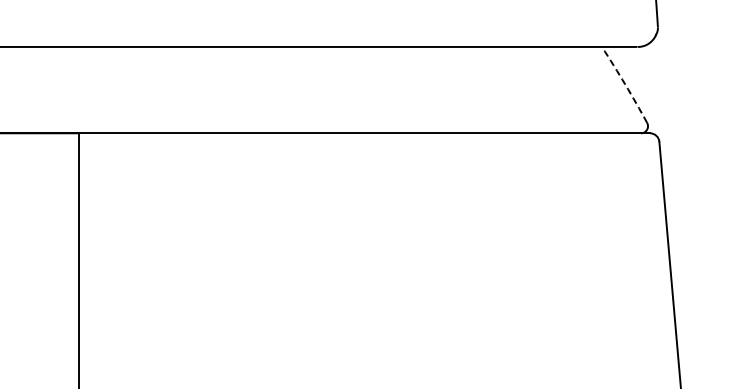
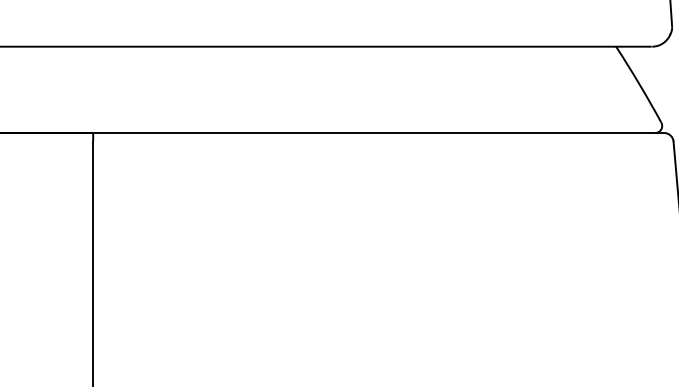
arc: (625, 84) -> (639, 84), dashed -> solid

